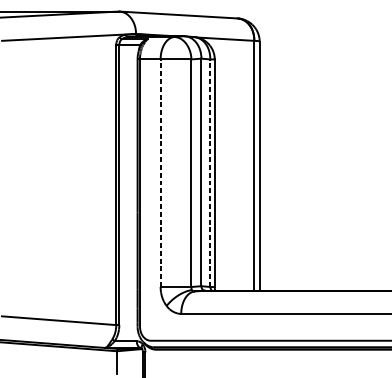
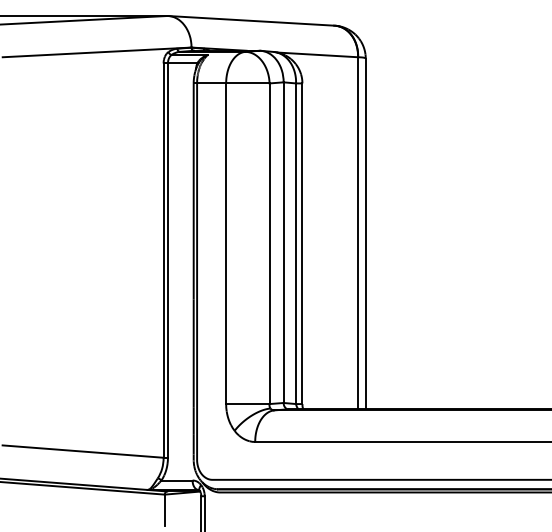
line: (160, 173) -> (226, 243), dashed -> solid
line: (210, 173) -> (296, 243), dashed -> solid

